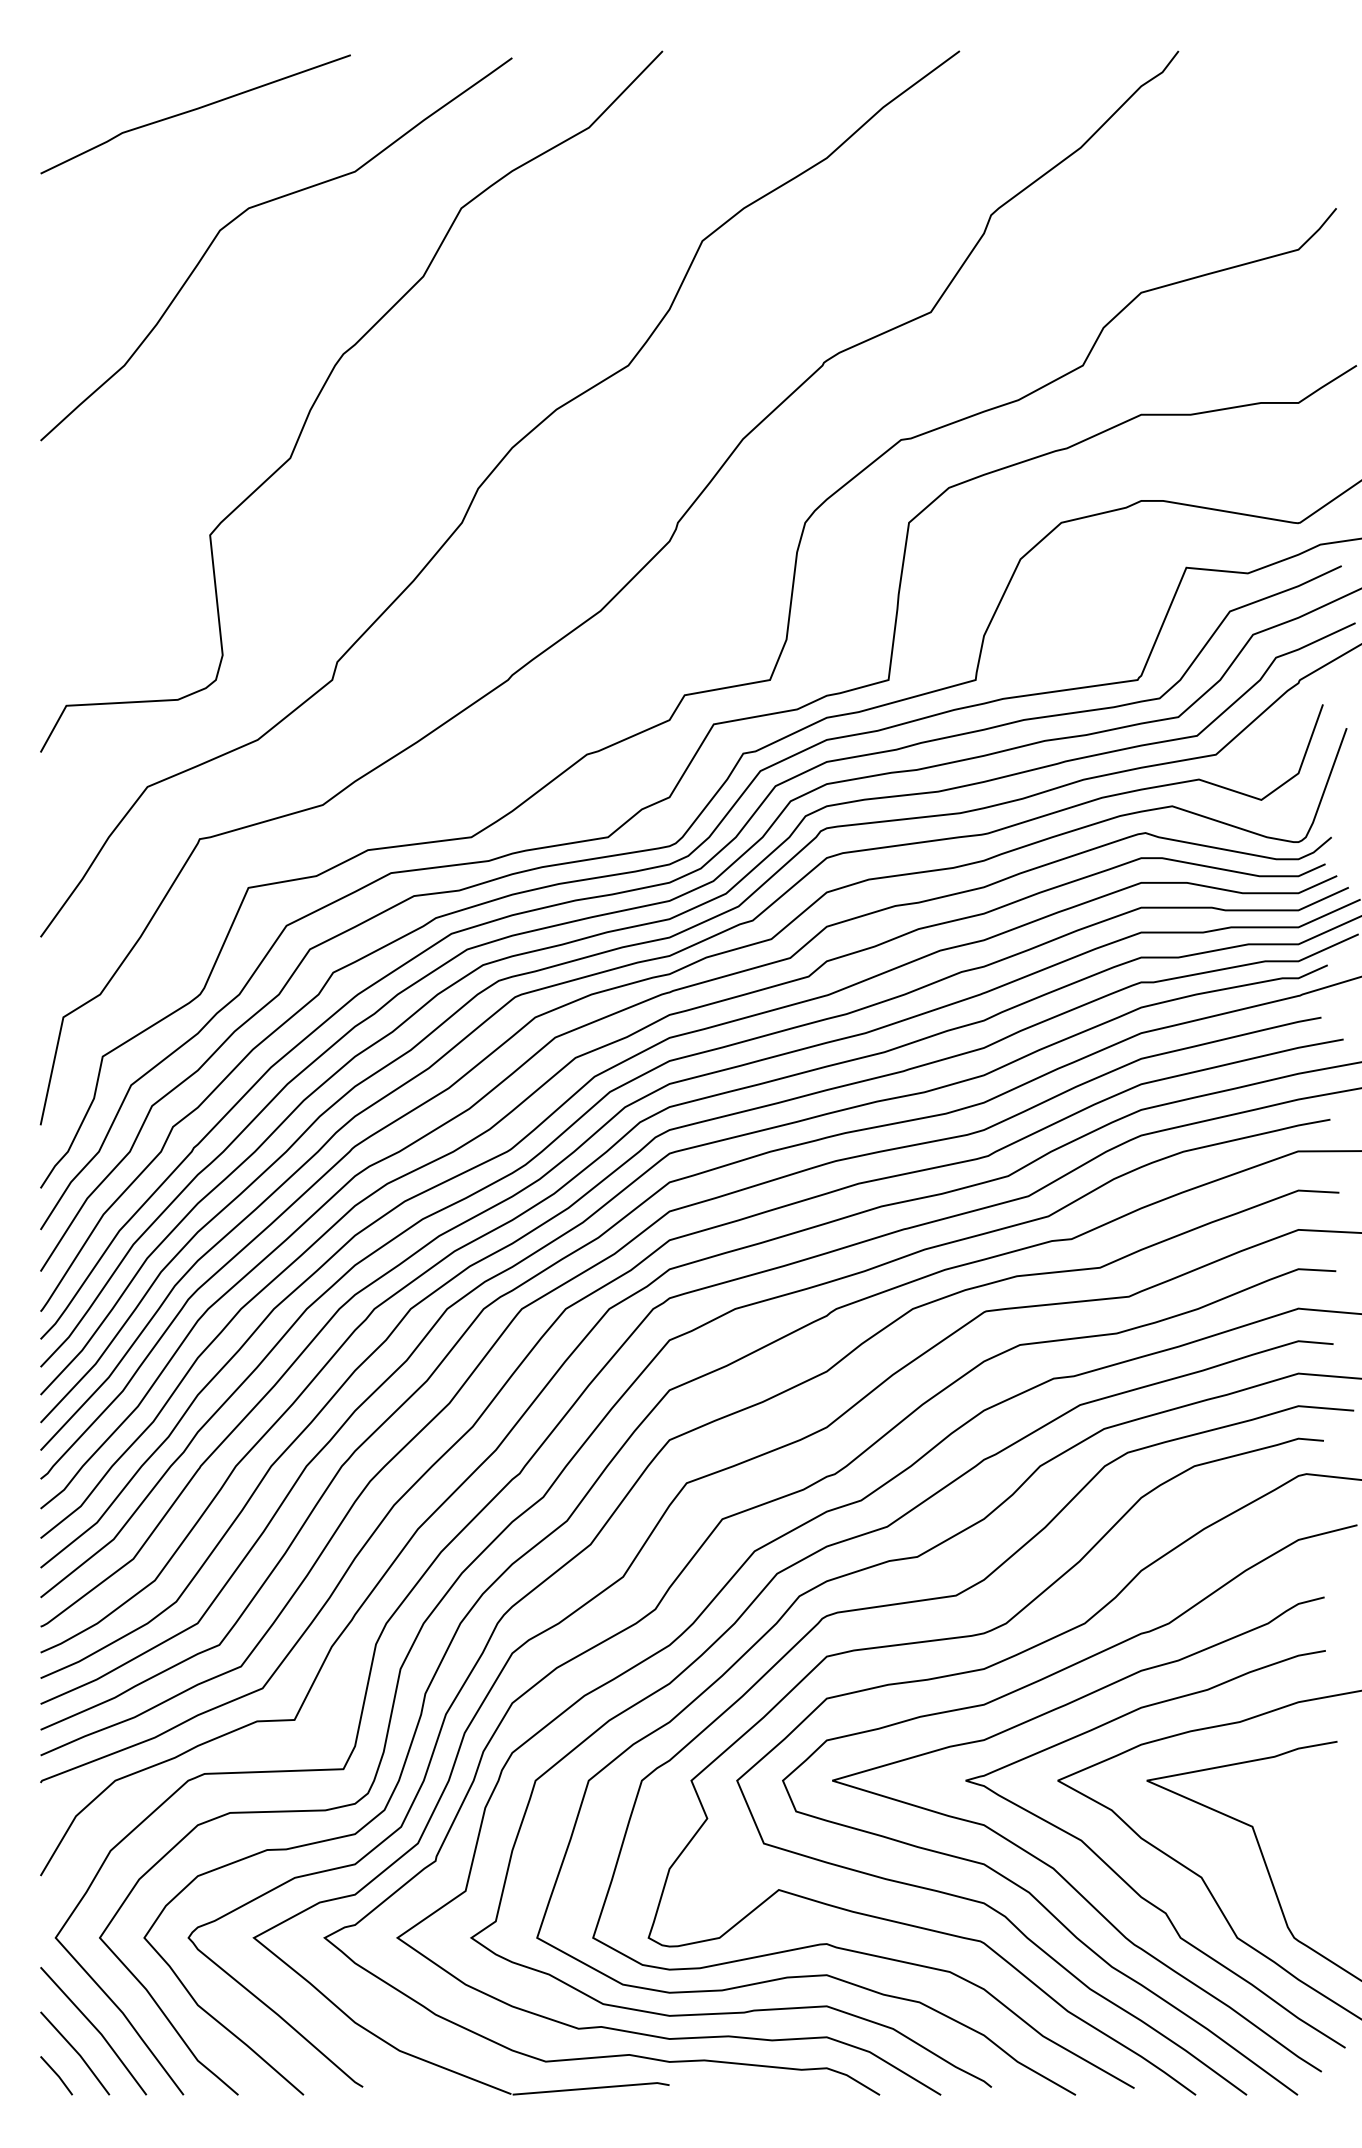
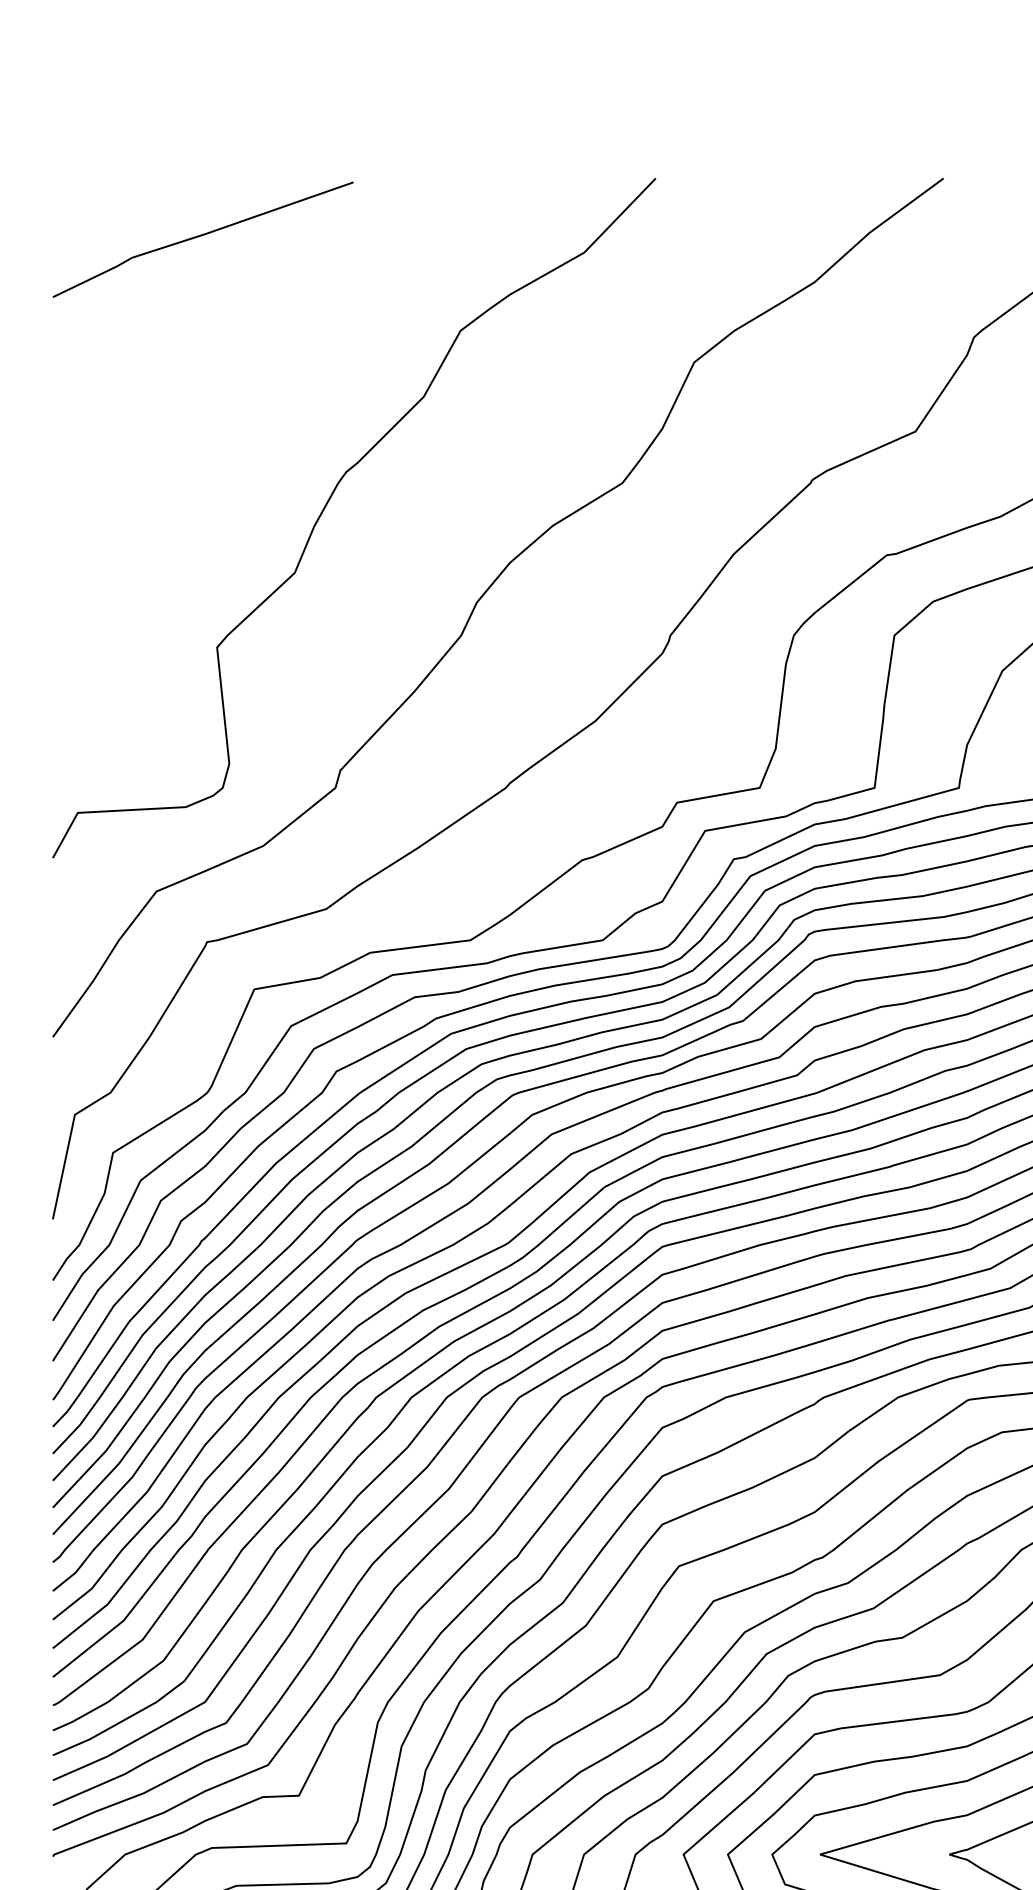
curve: (260, 205) -> (265, 328), removed

